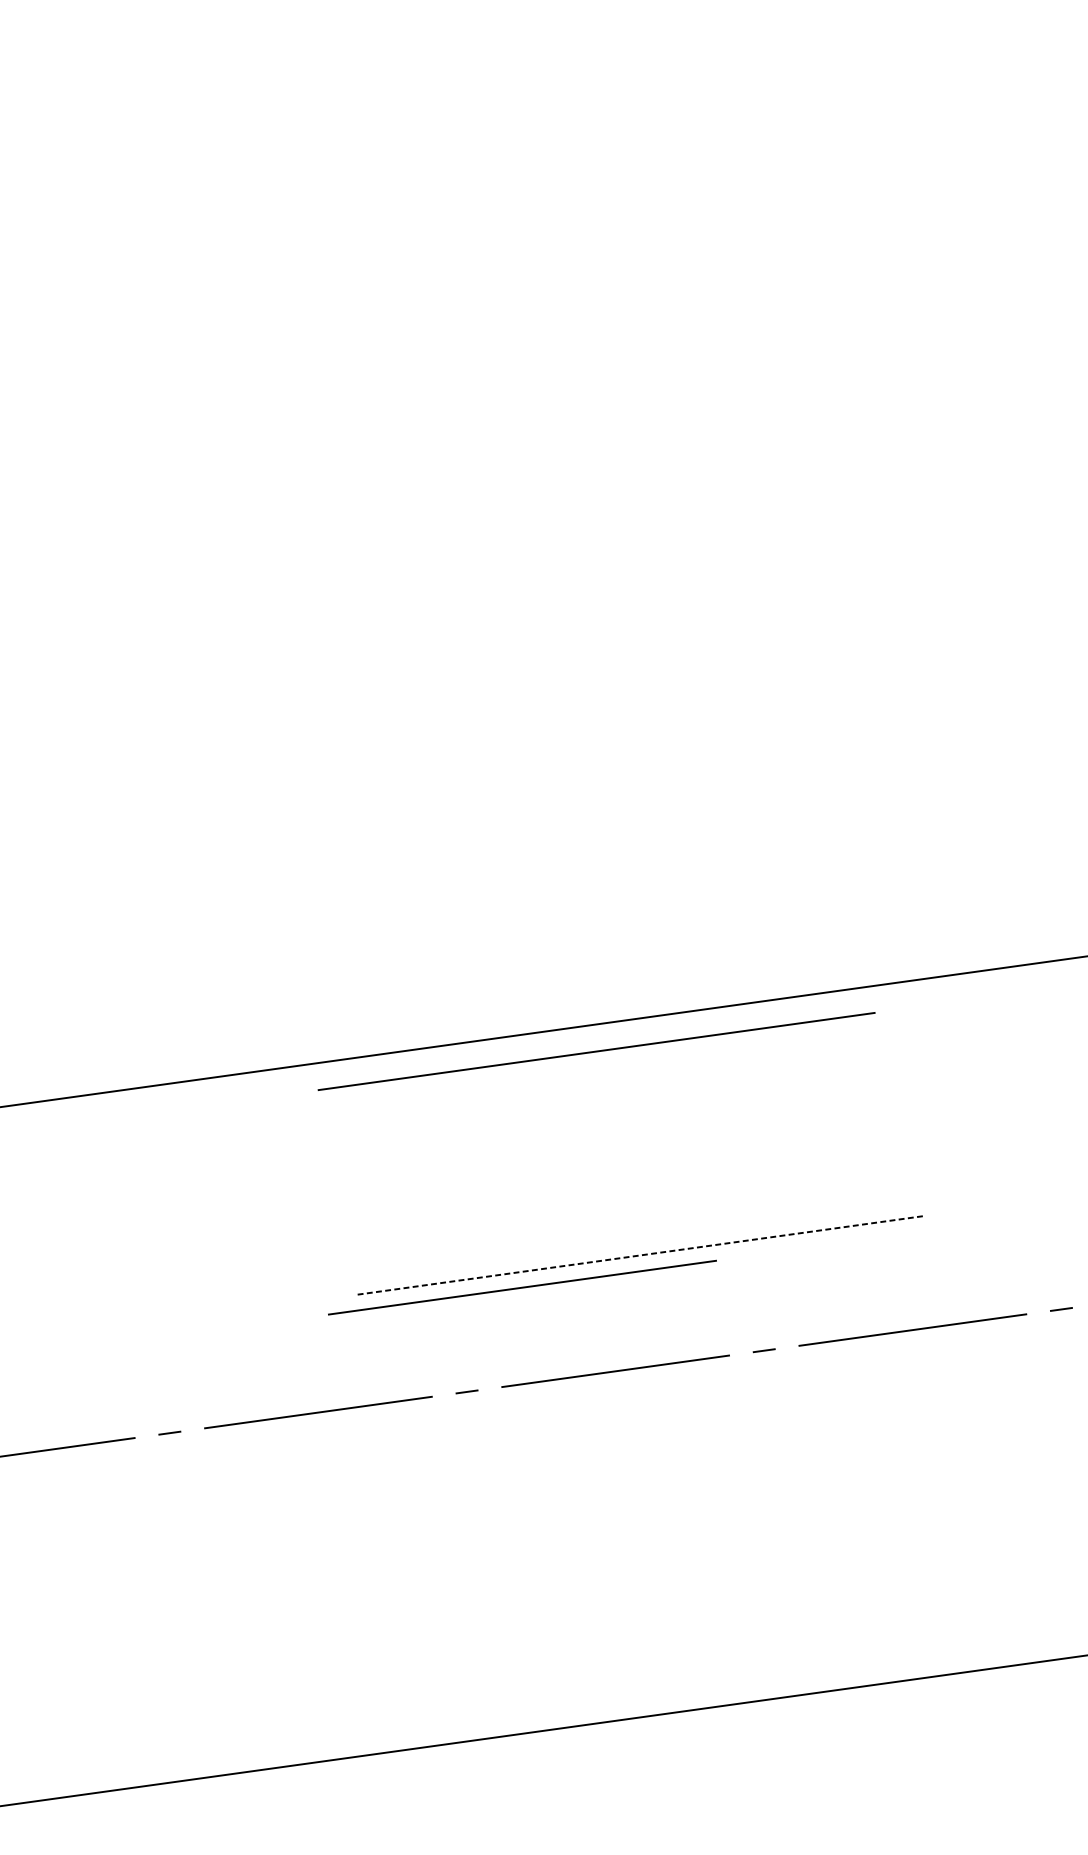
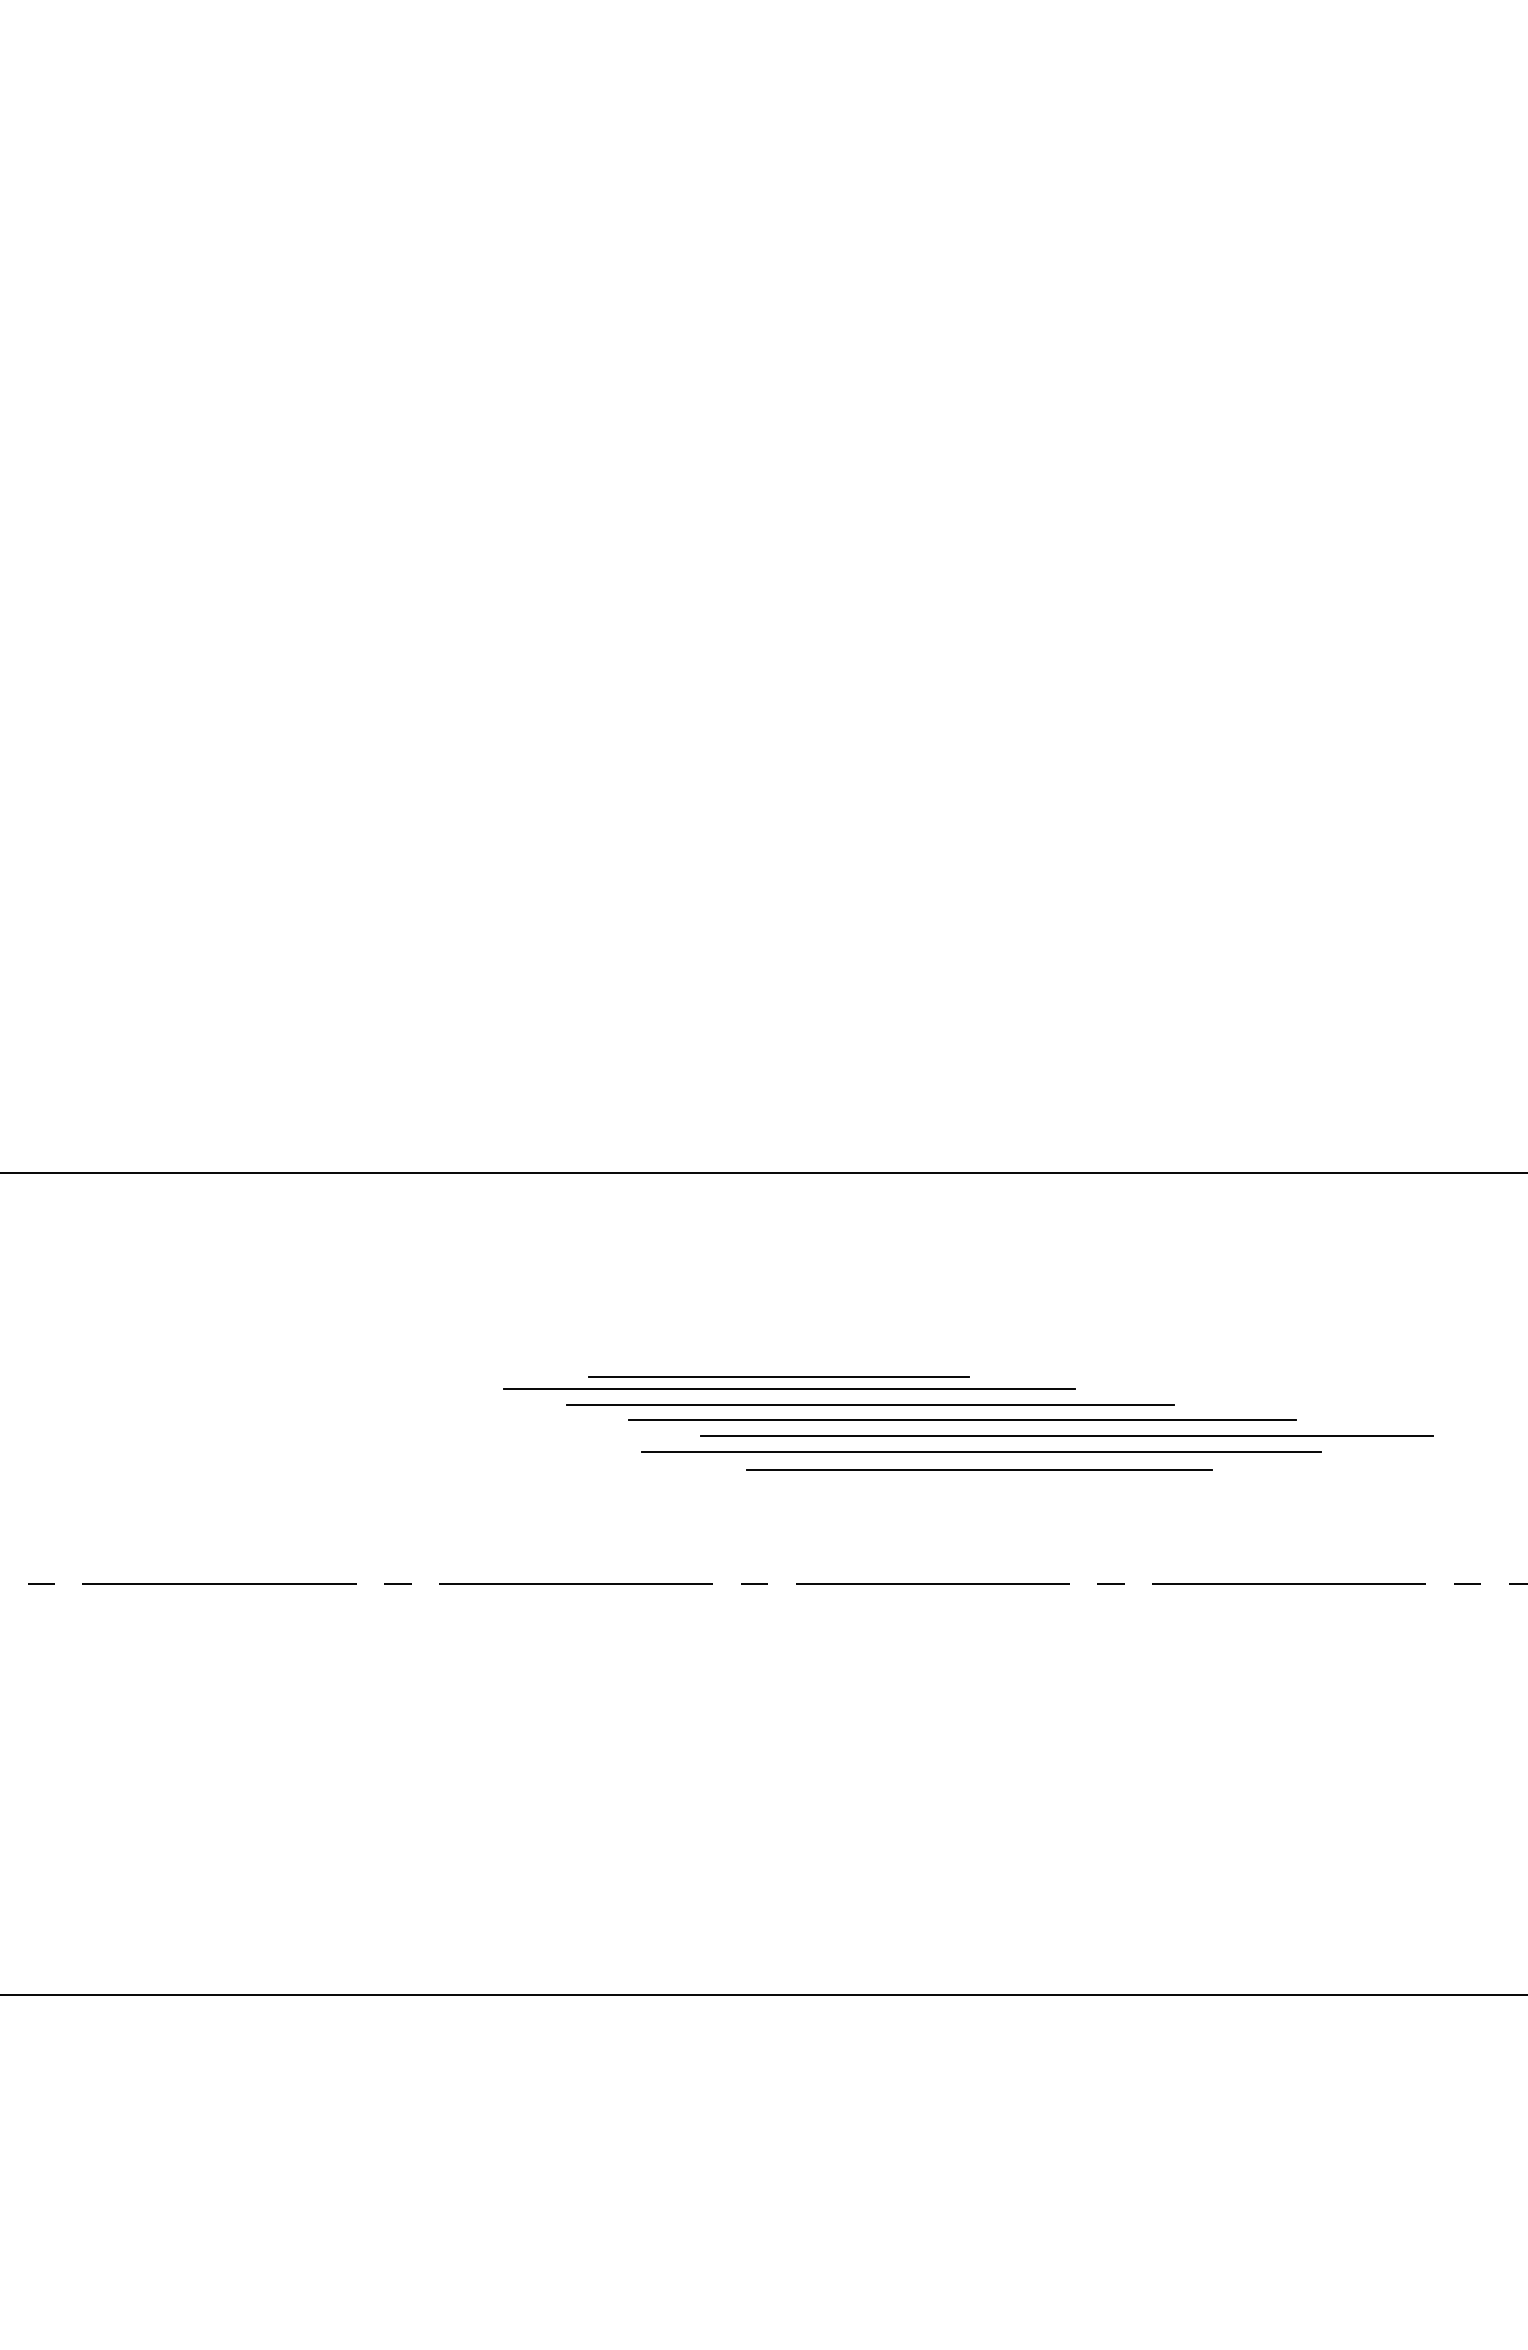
line: (596, 1050) -> (962, 1419), moved
line: (463, 1216) -> (778, 1376), added
line: (473, 1225) -> (789, 1389), added
line: (543, 1228) -> (870, 1404), added
line: (710, 1232) -> (1066, 1436), added
line: (641, 1255) -> (981, 1451), dashed -> solid
line: (522, 1287) -> (979, 1469), moved

